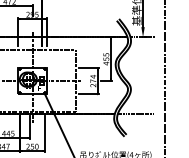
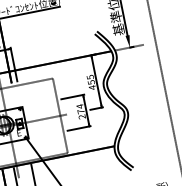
line: (135, 114) -> (139, 141), removed

